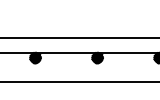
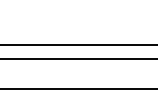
hatch: (35, 58) -> (41, 65), removed
hatch: (97, 58) -> (103, 65), removed

